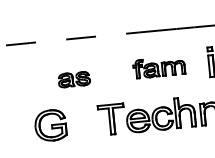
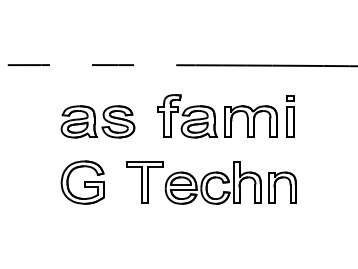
part: (159, 67) -> (217, 116), size x1.67
part: (73, 79) -> (97, 121), size x1.67
part: (50, 125) -> (82, 182), moved

